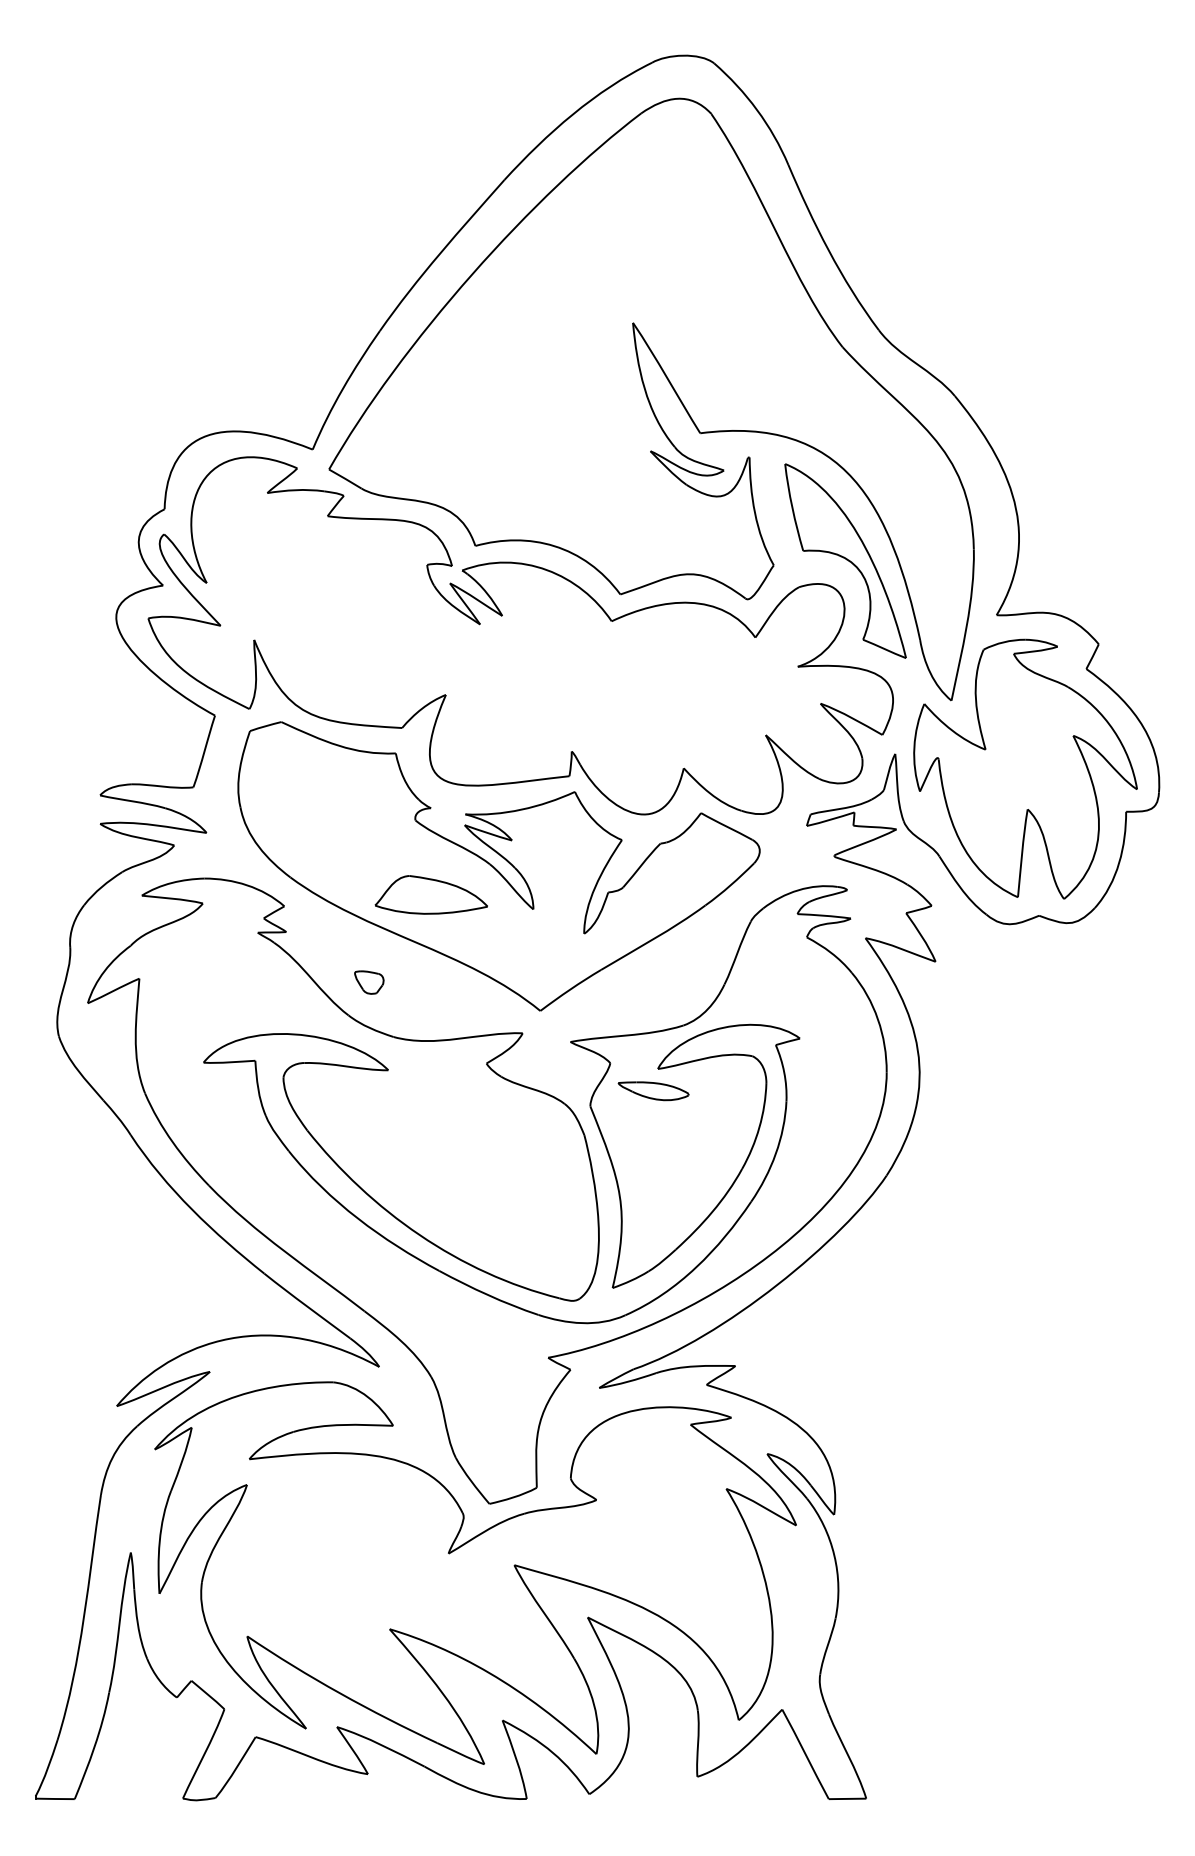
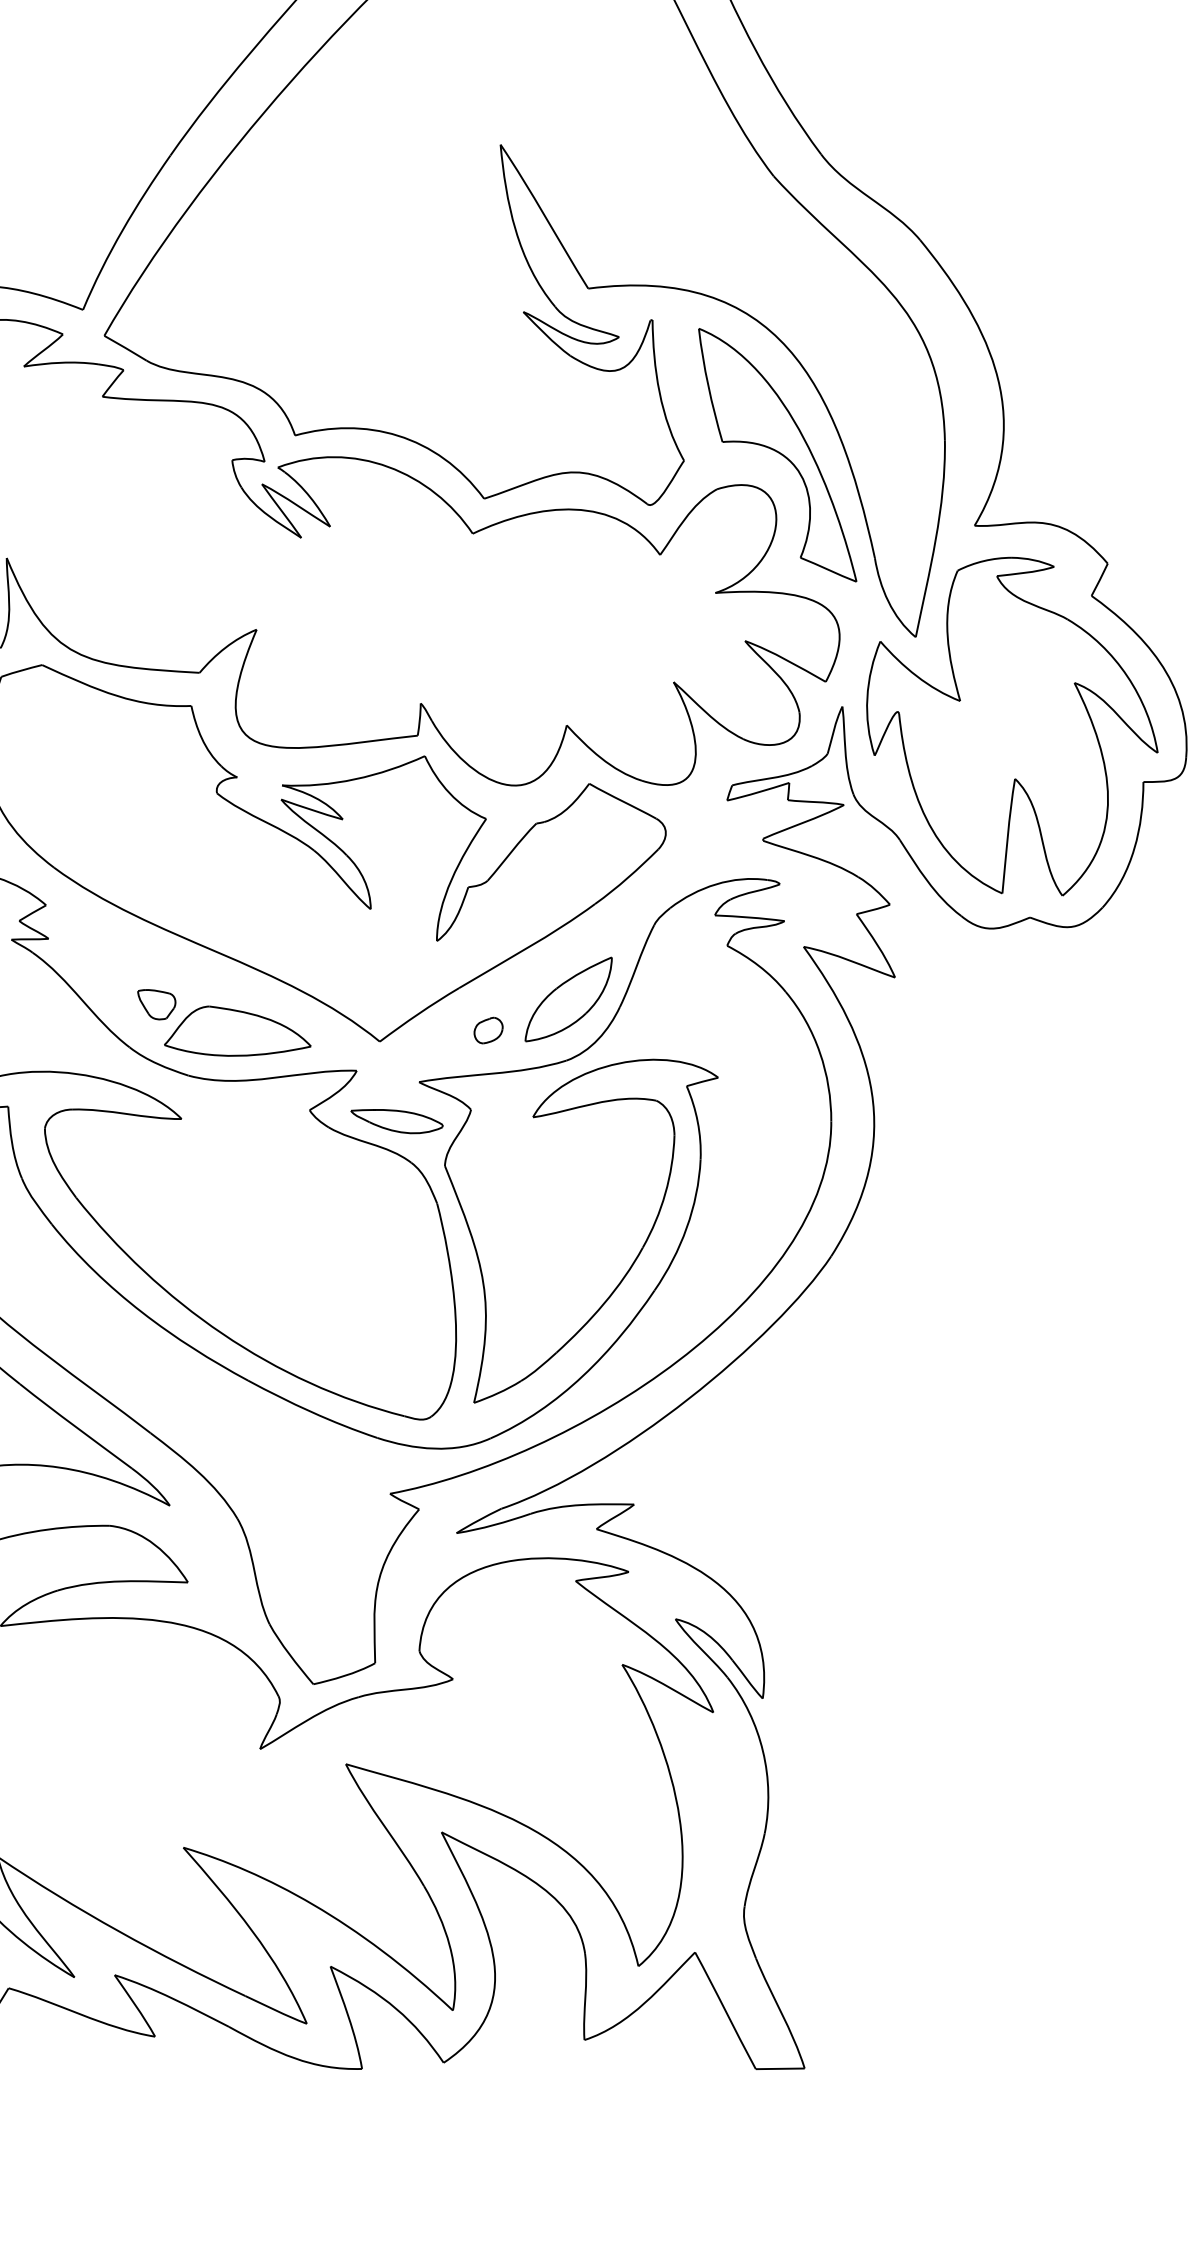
part: (430, 894) -> (236, 1030), moved
part: (685, 978) -> (568, 999), added
part: (623, 1002) -> (488, 1030), added
part: (653, 1091) -> (396, 1121), moved

